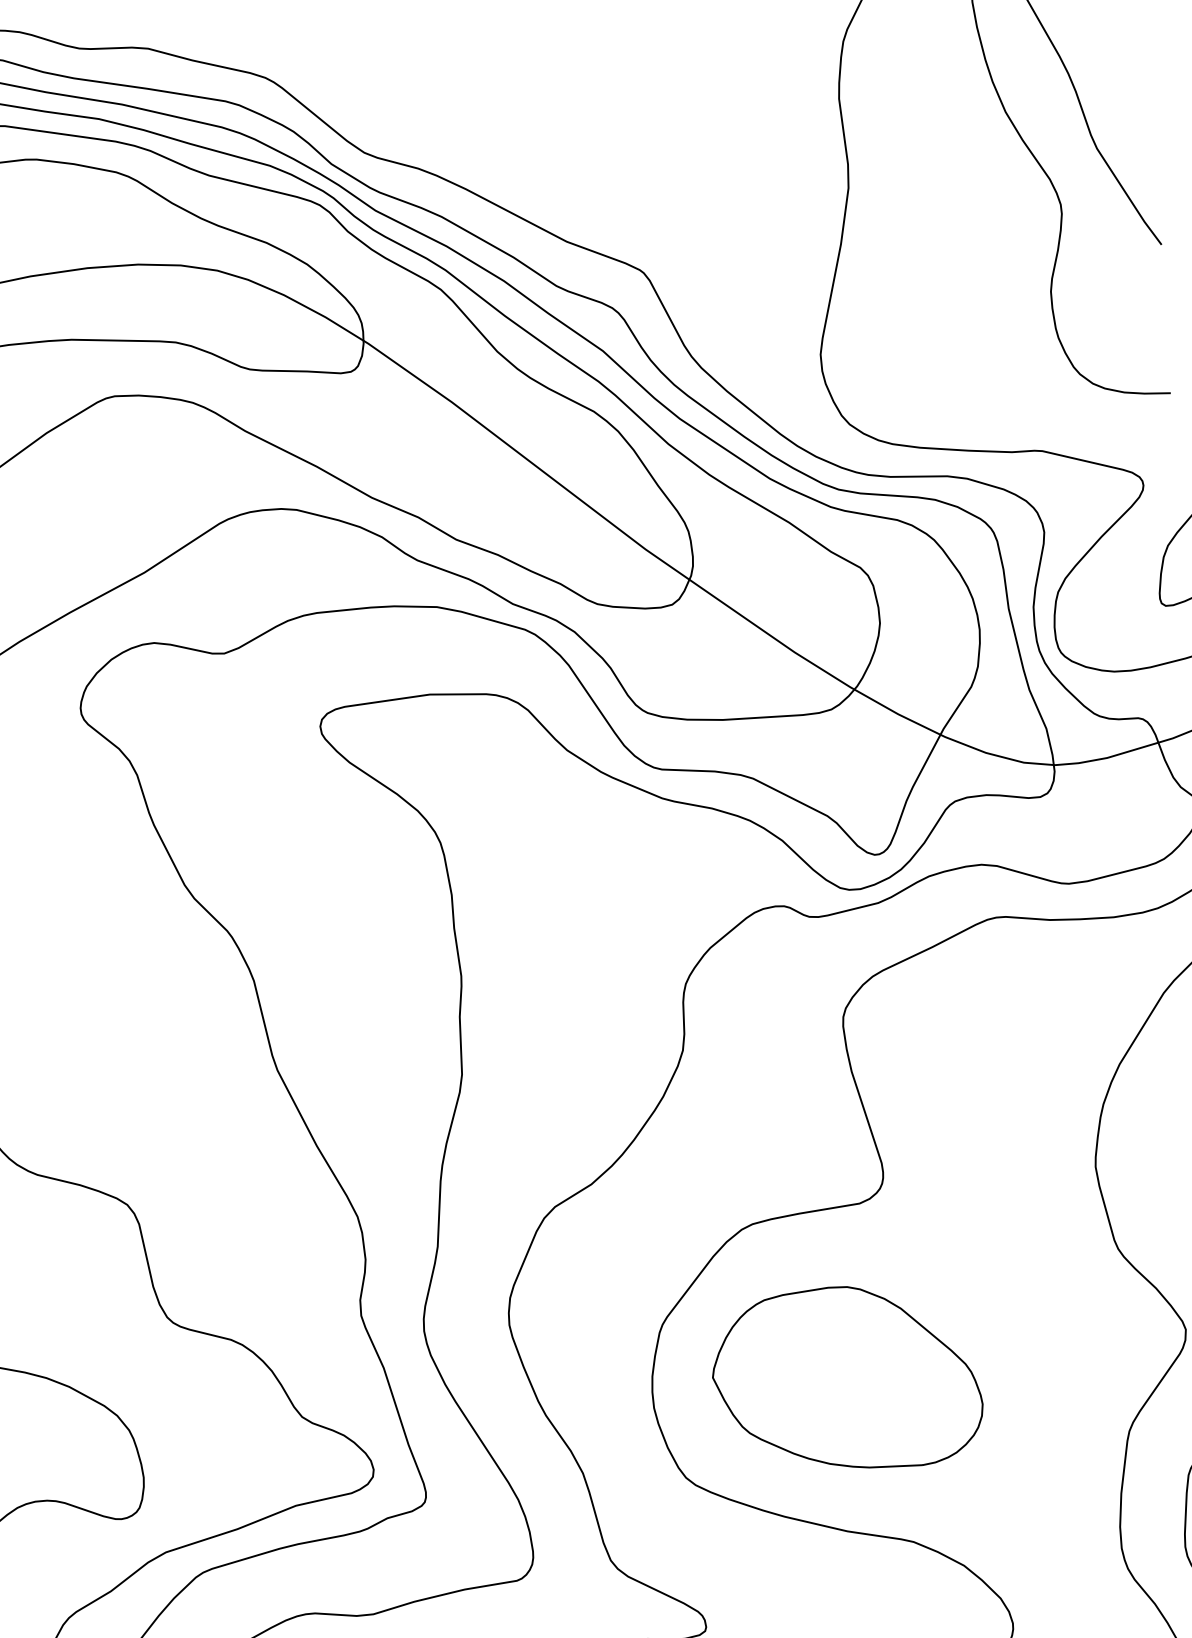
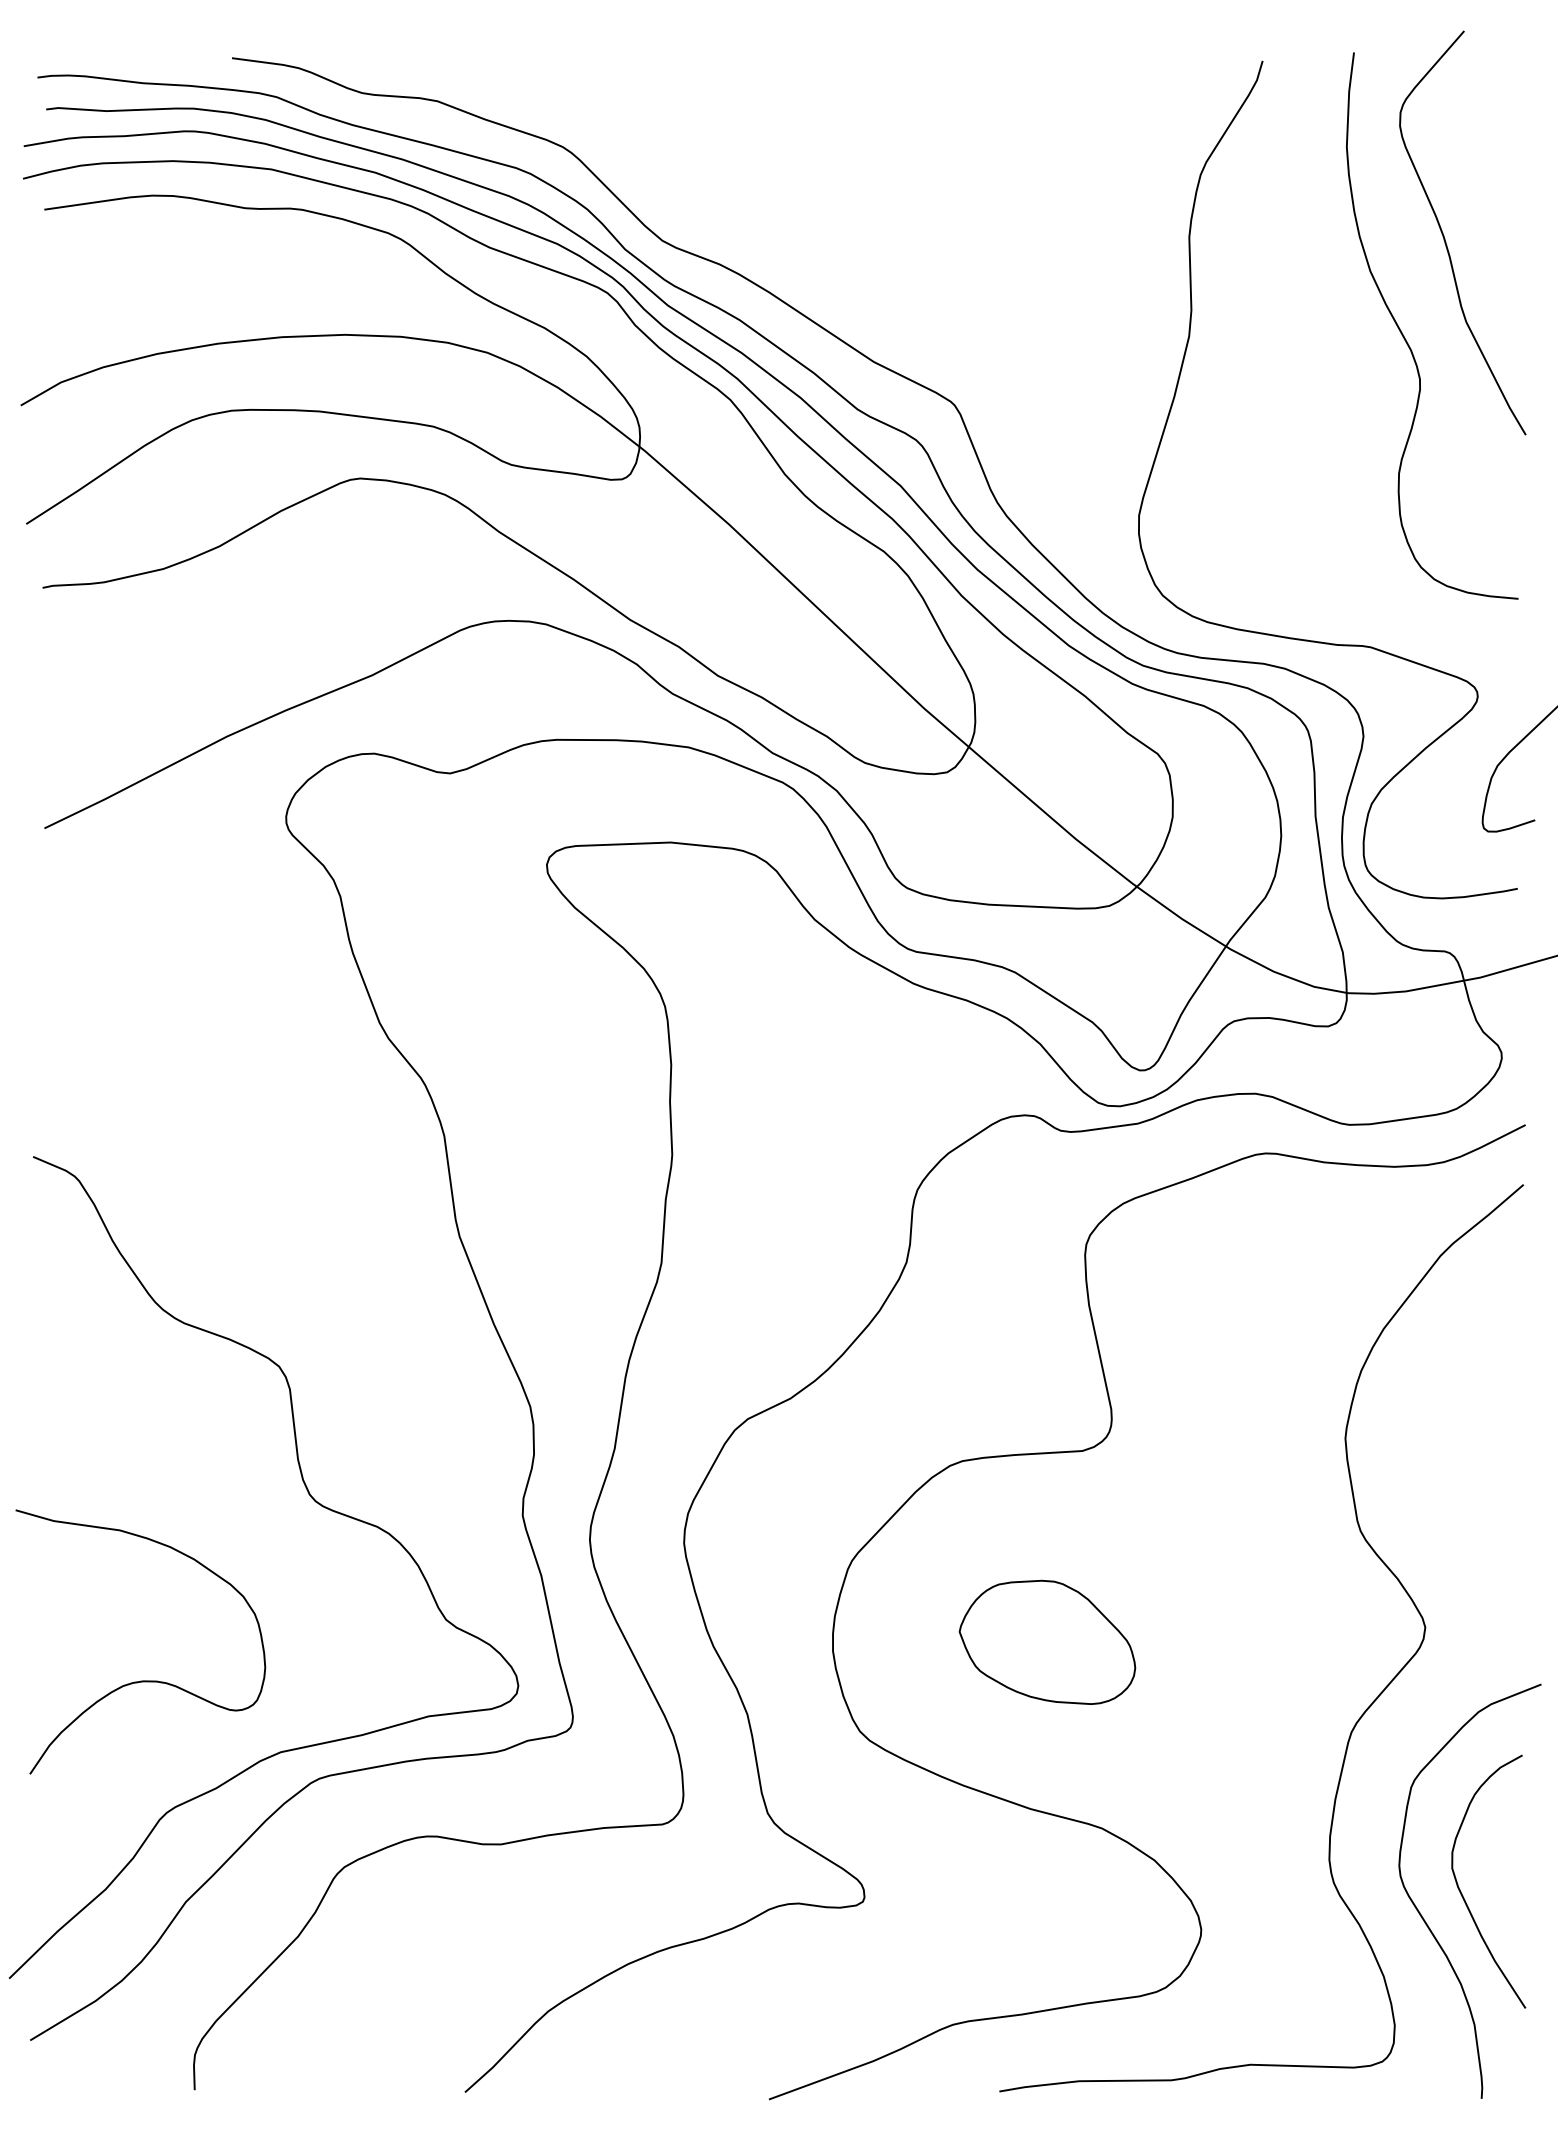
part: (846, 1379) -> (1047, 1642), size x0.6

